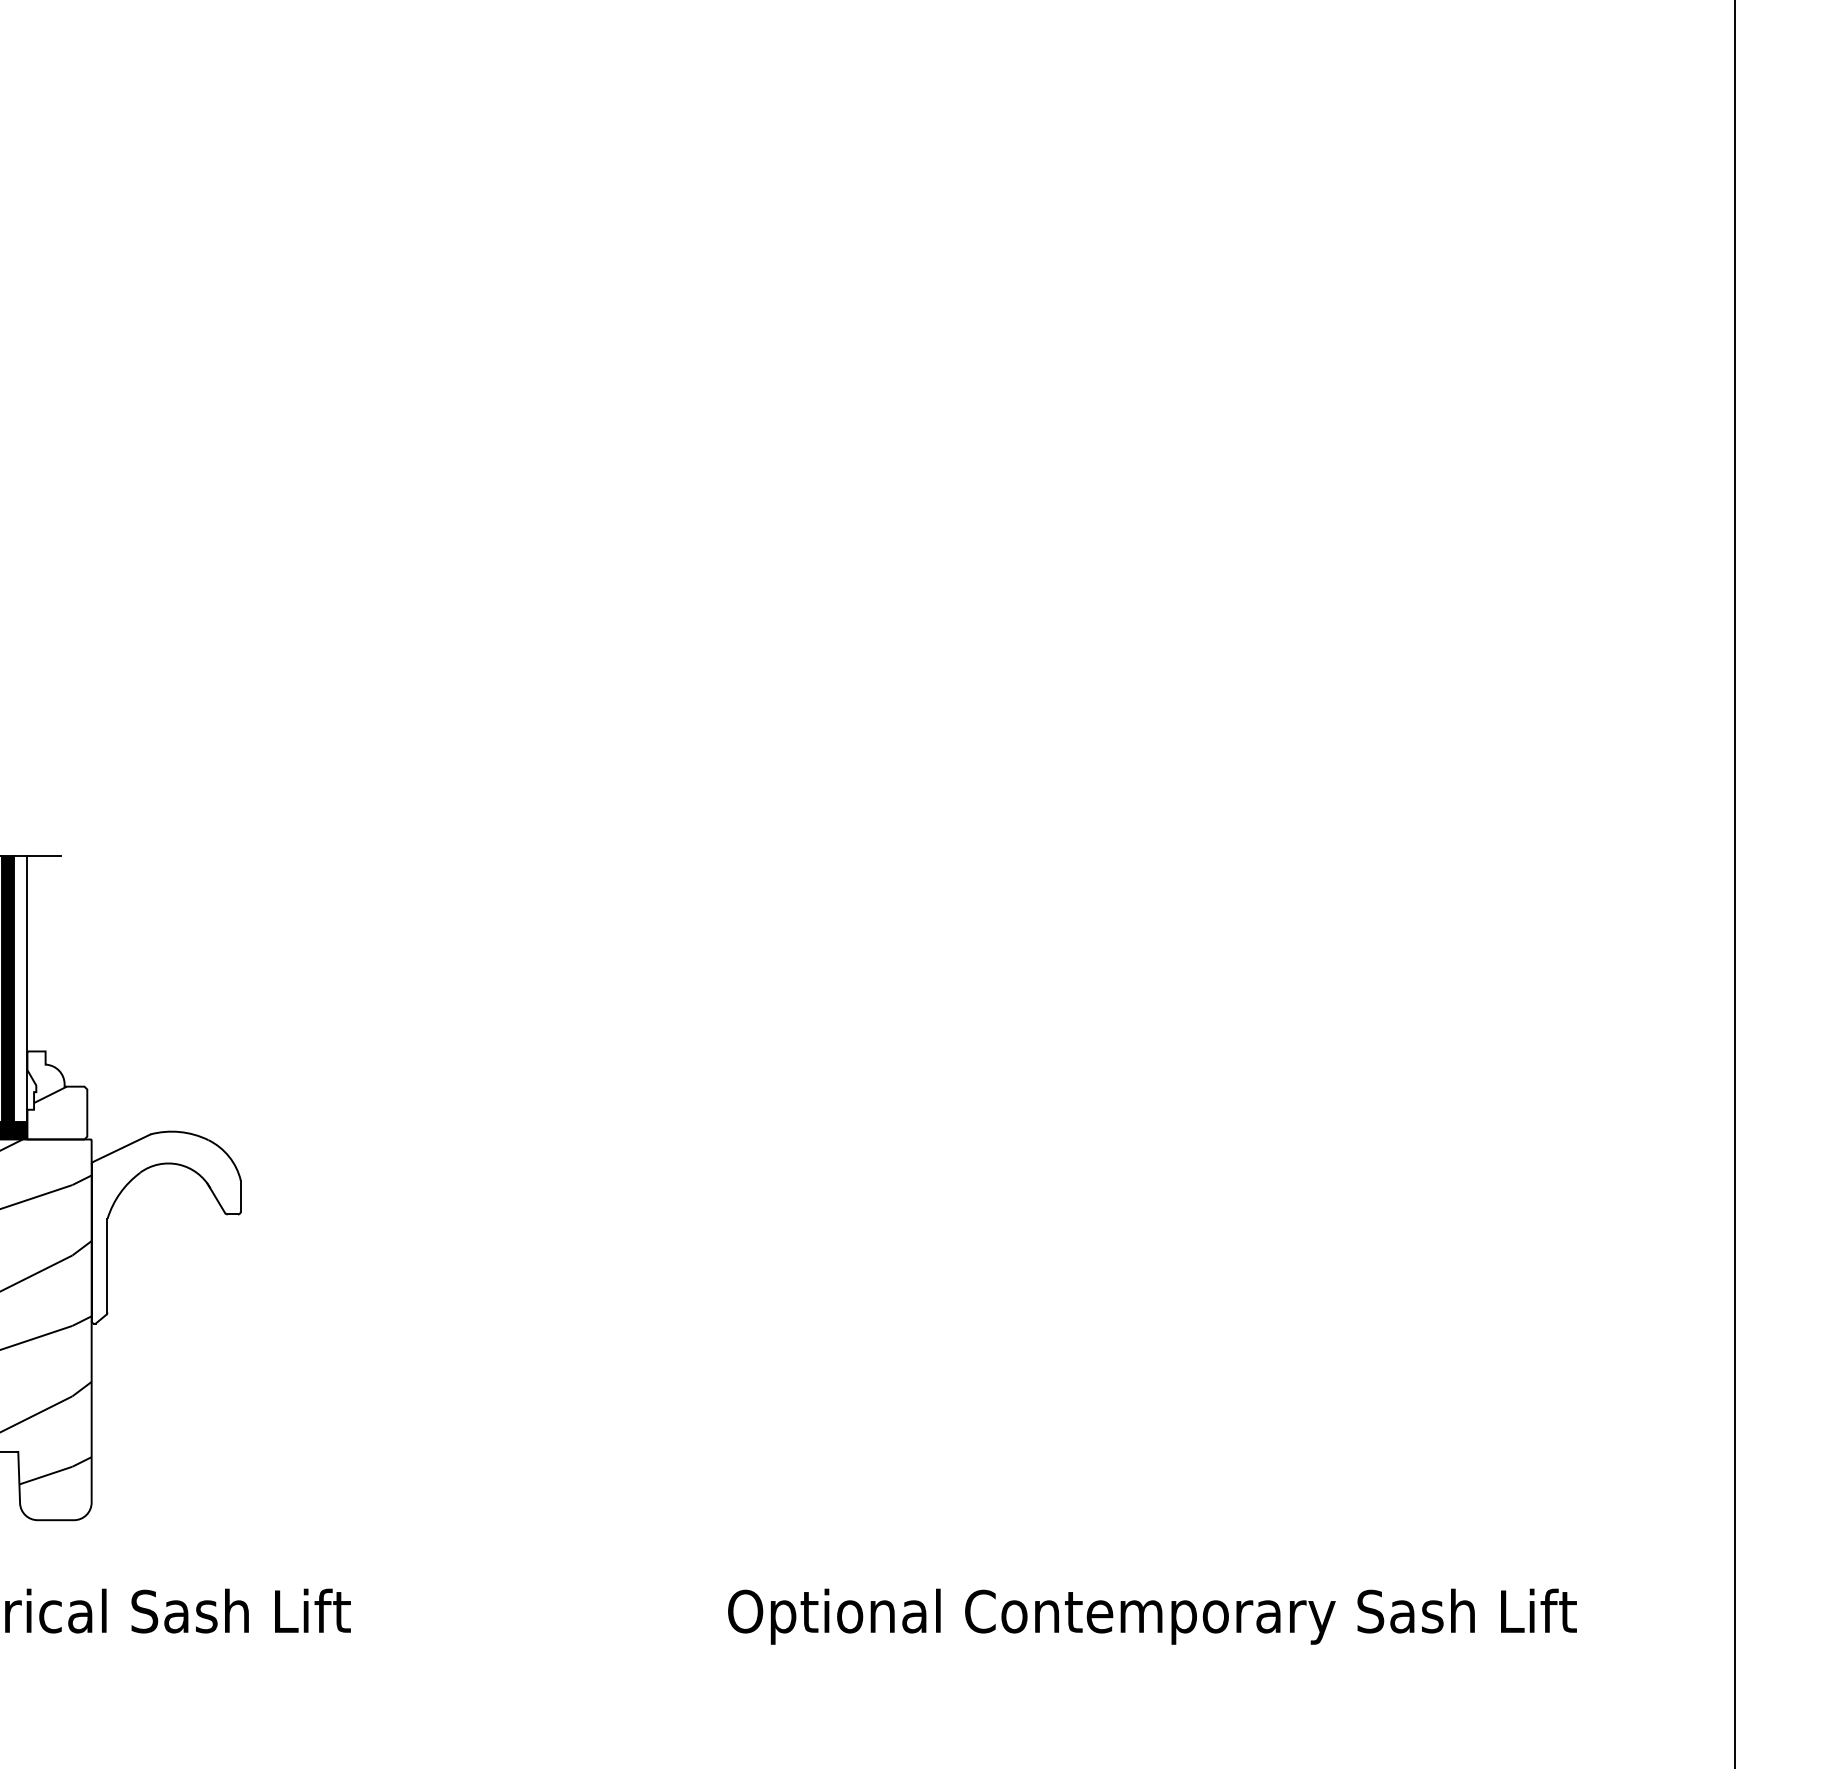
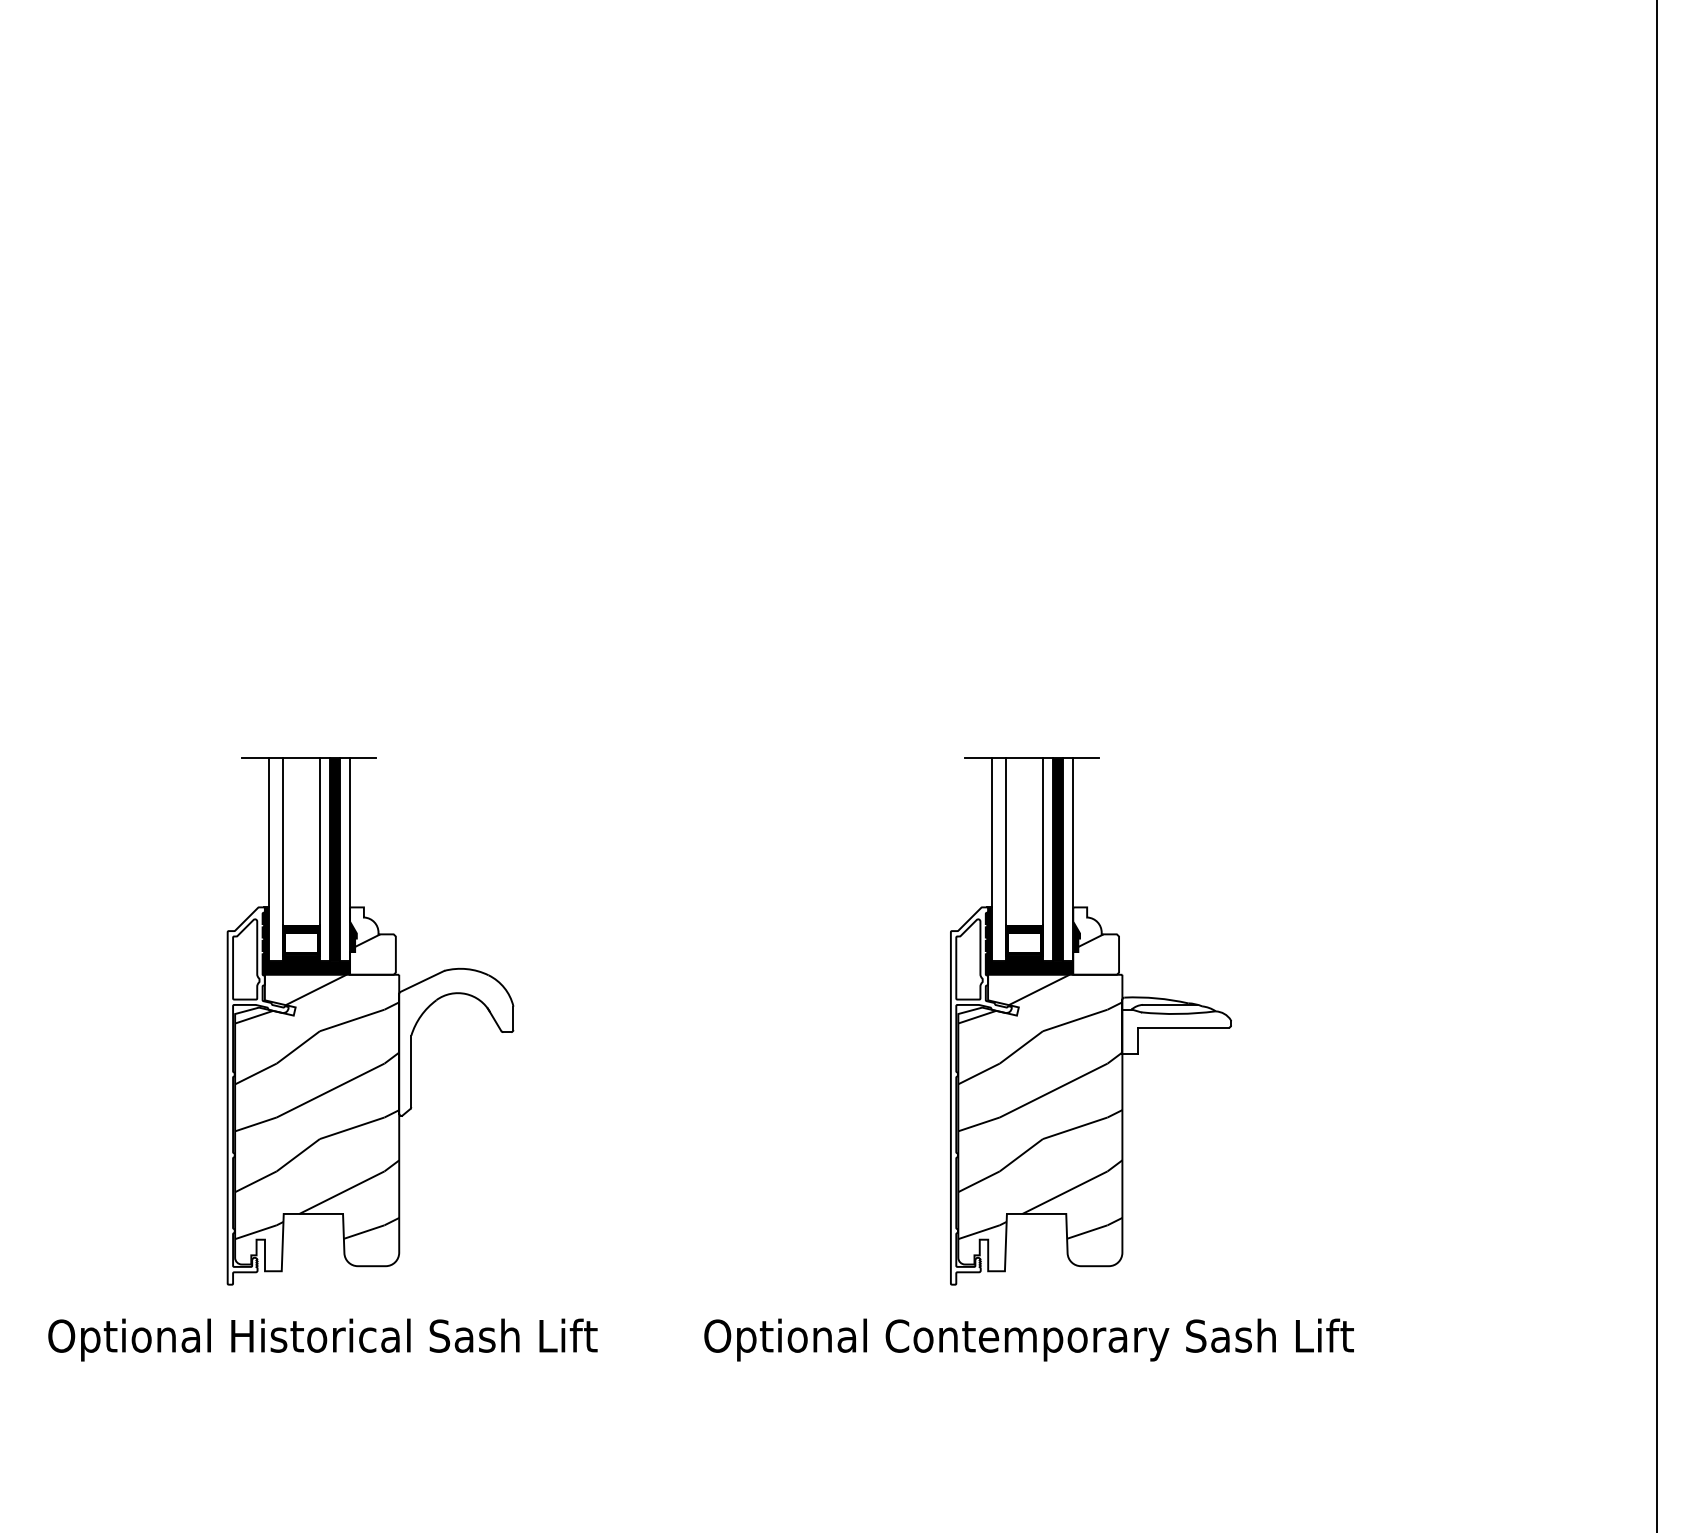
fill: (31, 1089) -> (353, 936), added
part: (994, 1200) -> (1090, 1021), added
text: (1151, 1615) -> (1028, 1339), moved

